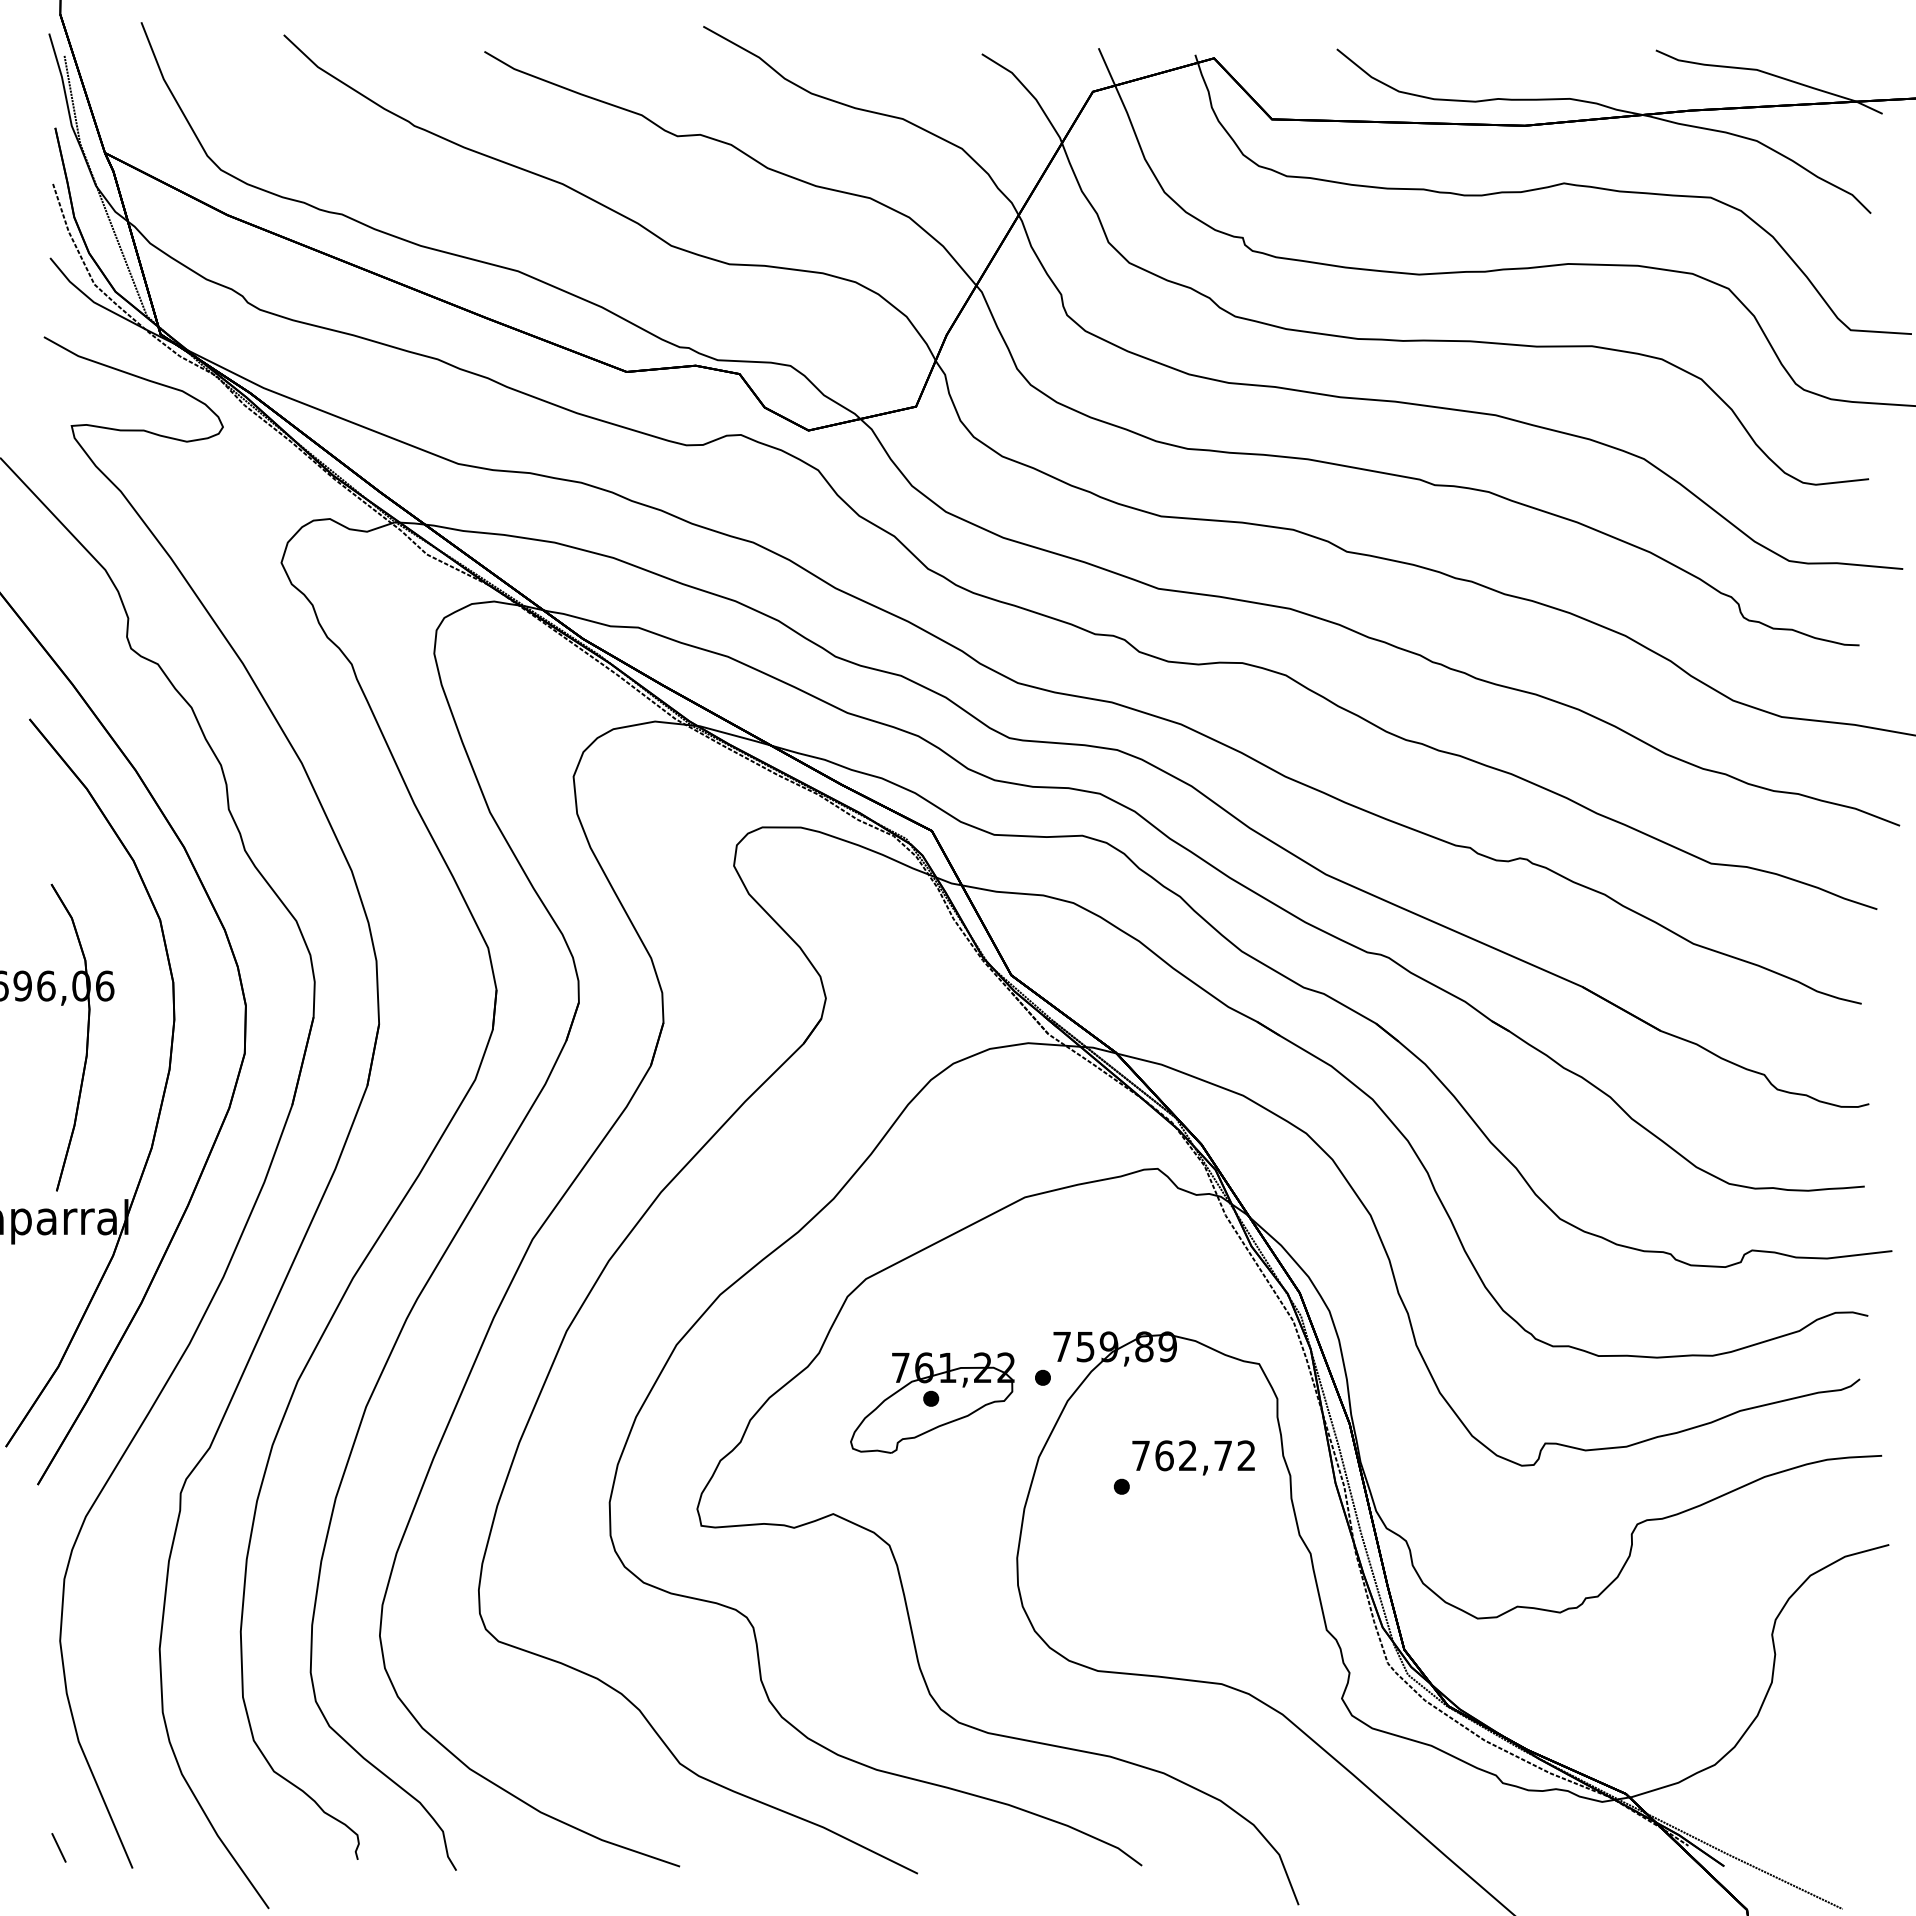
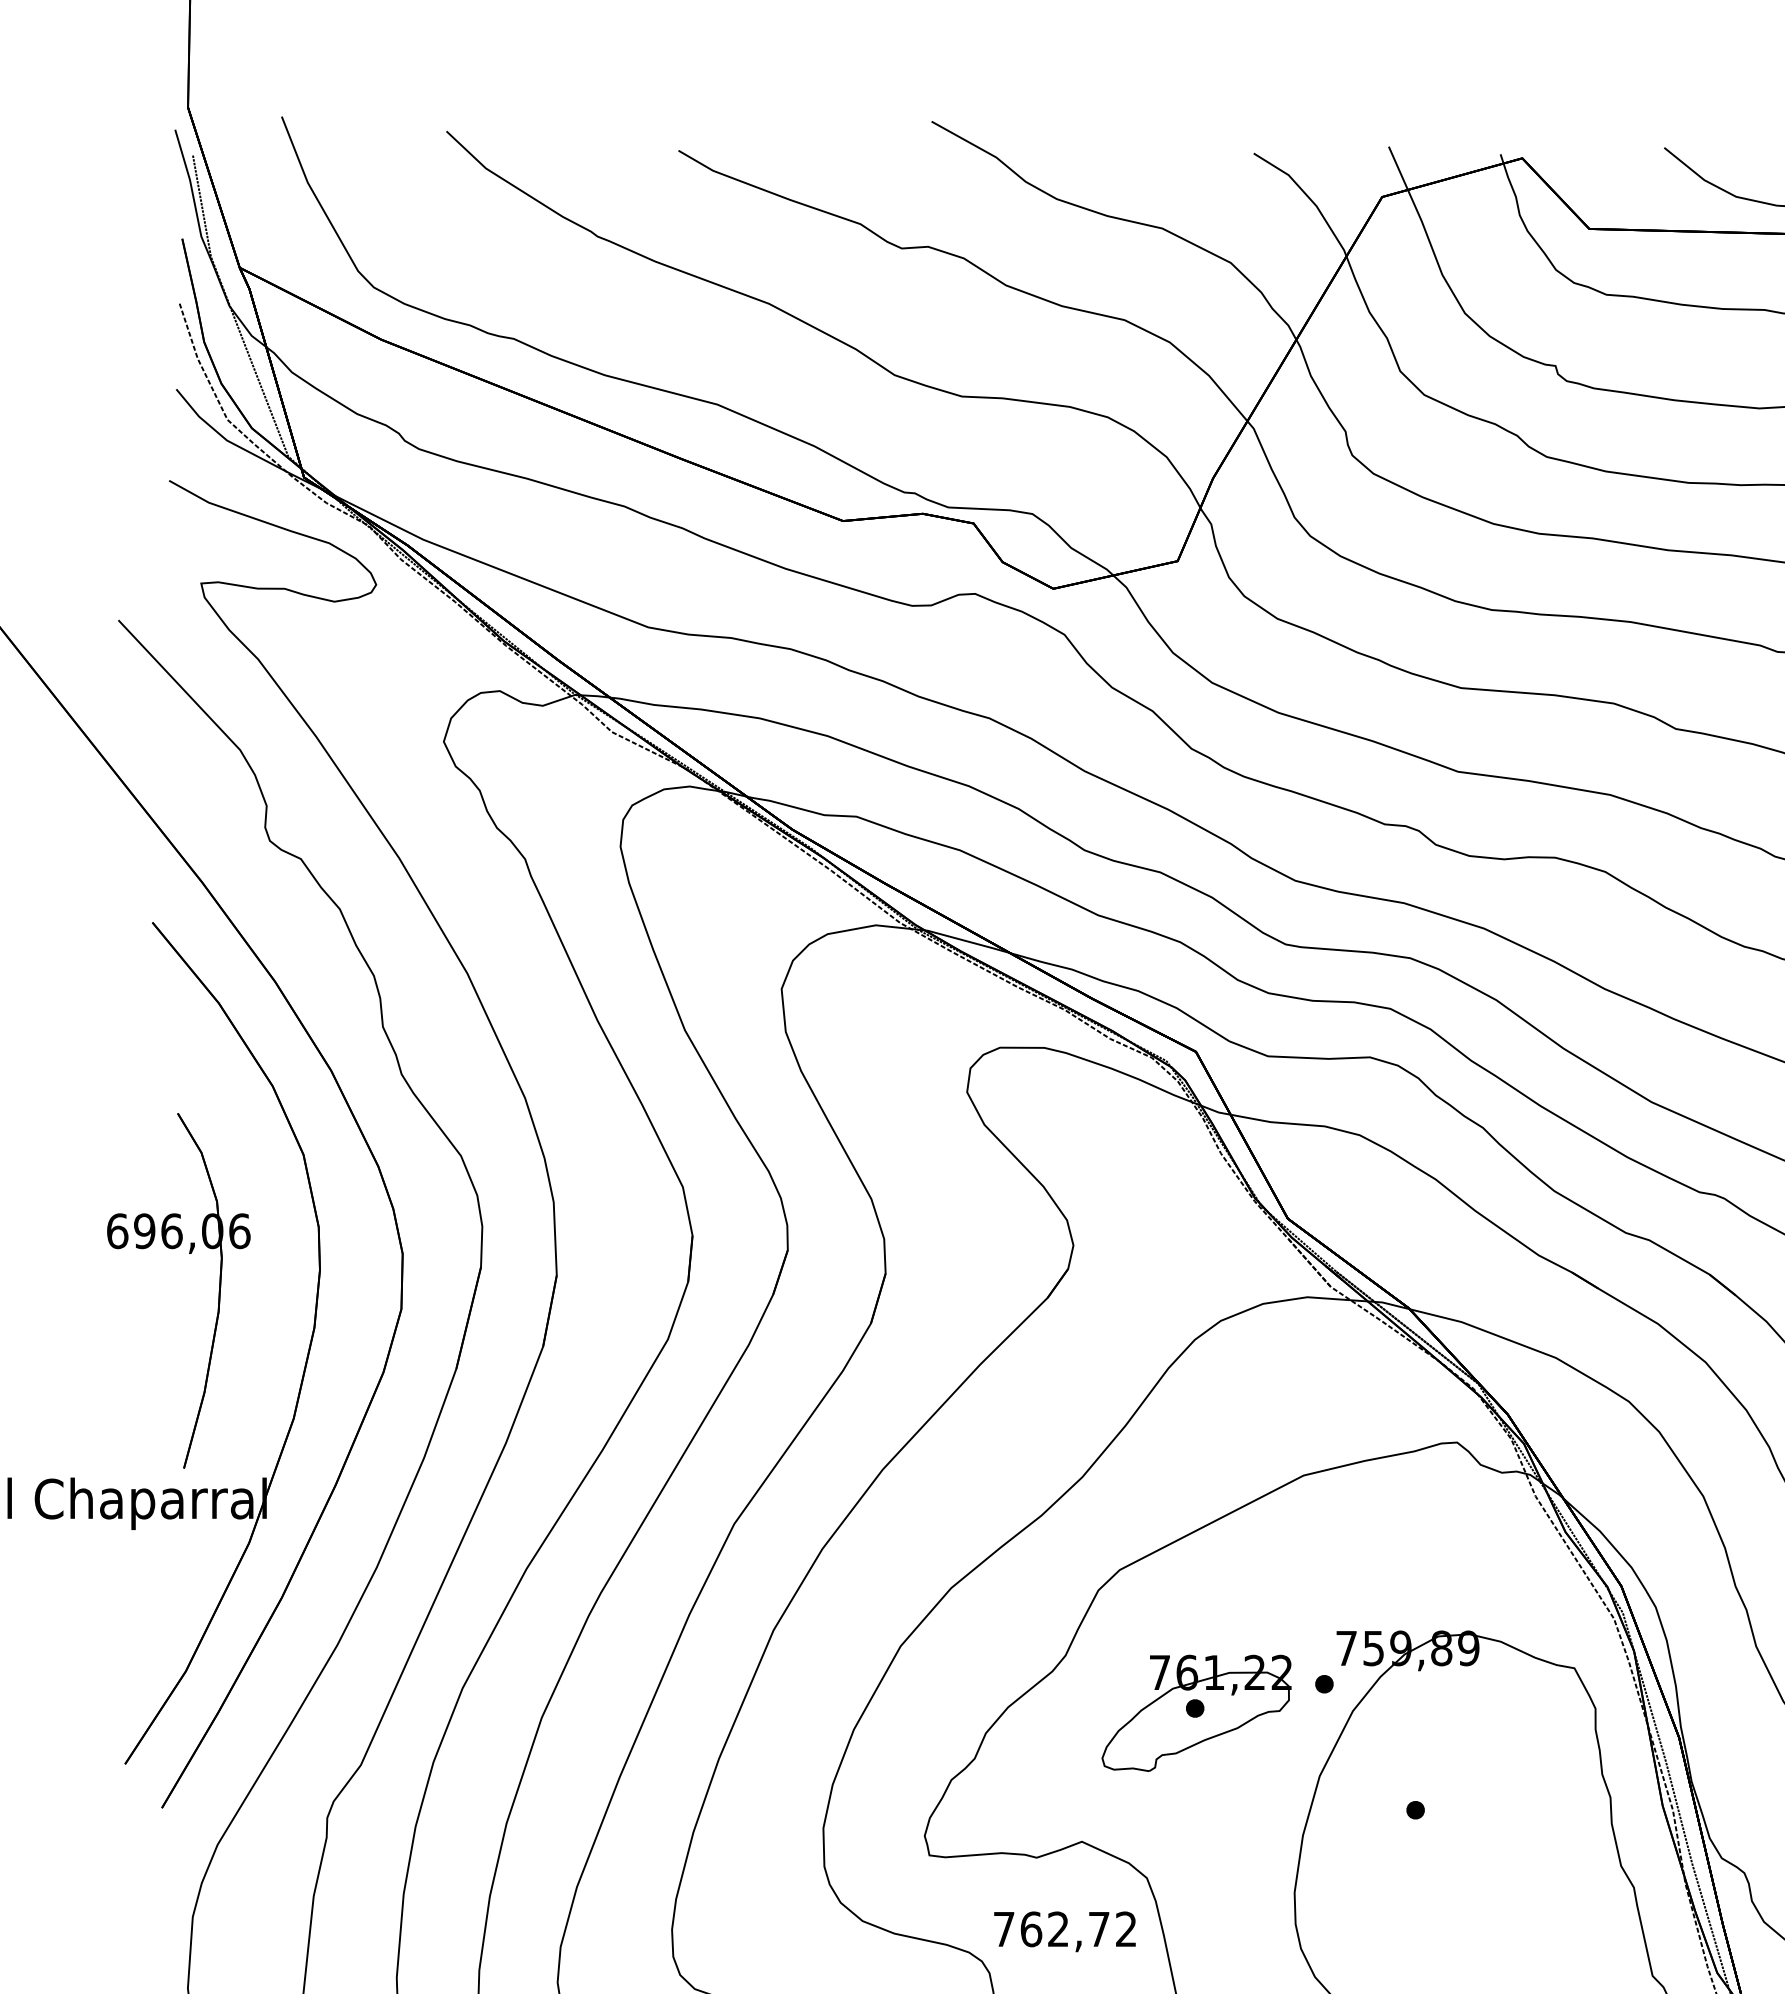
text: (1193, 1457) -> (1064, 1931), moved

